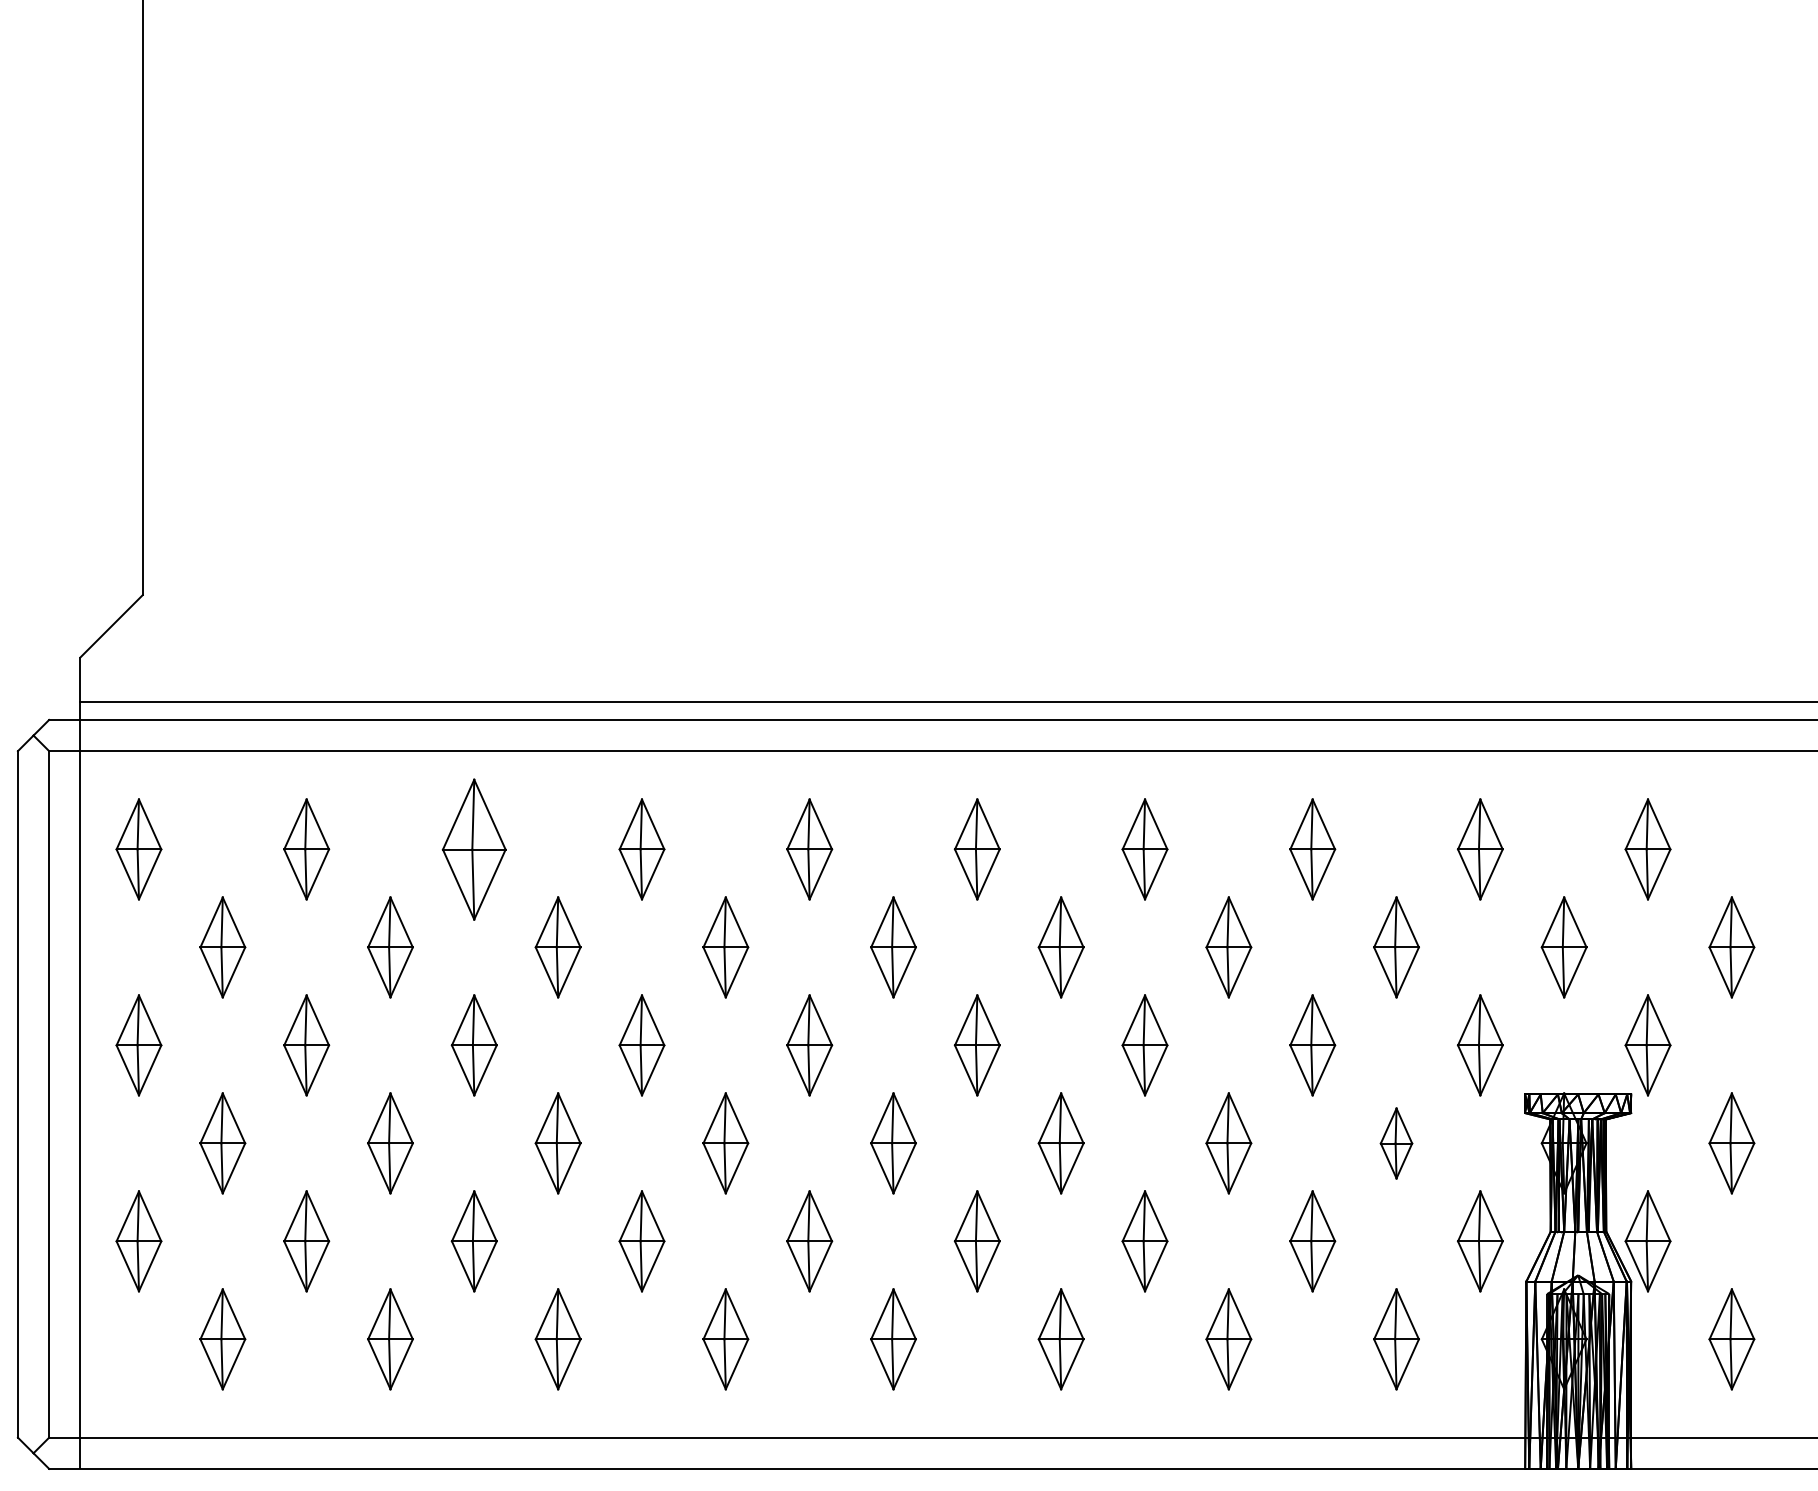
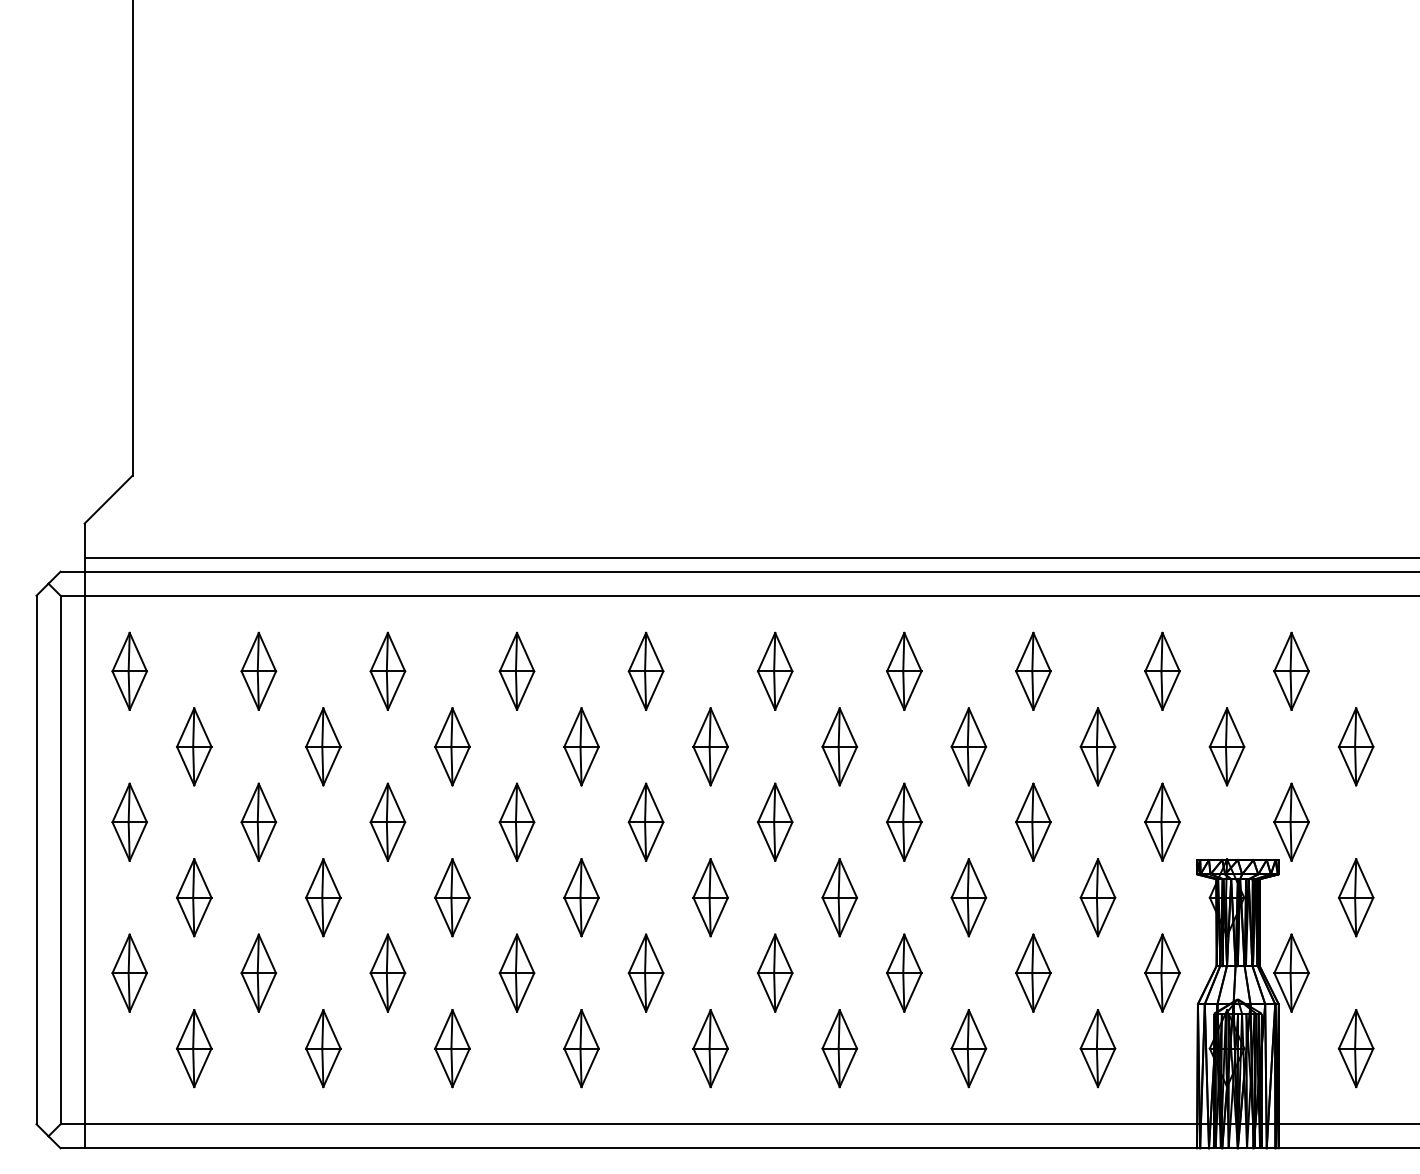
part: (473, 848) -> (387, 670), size x0.71
part: (1395, 1143) -> (1097, 897), size x1.43

